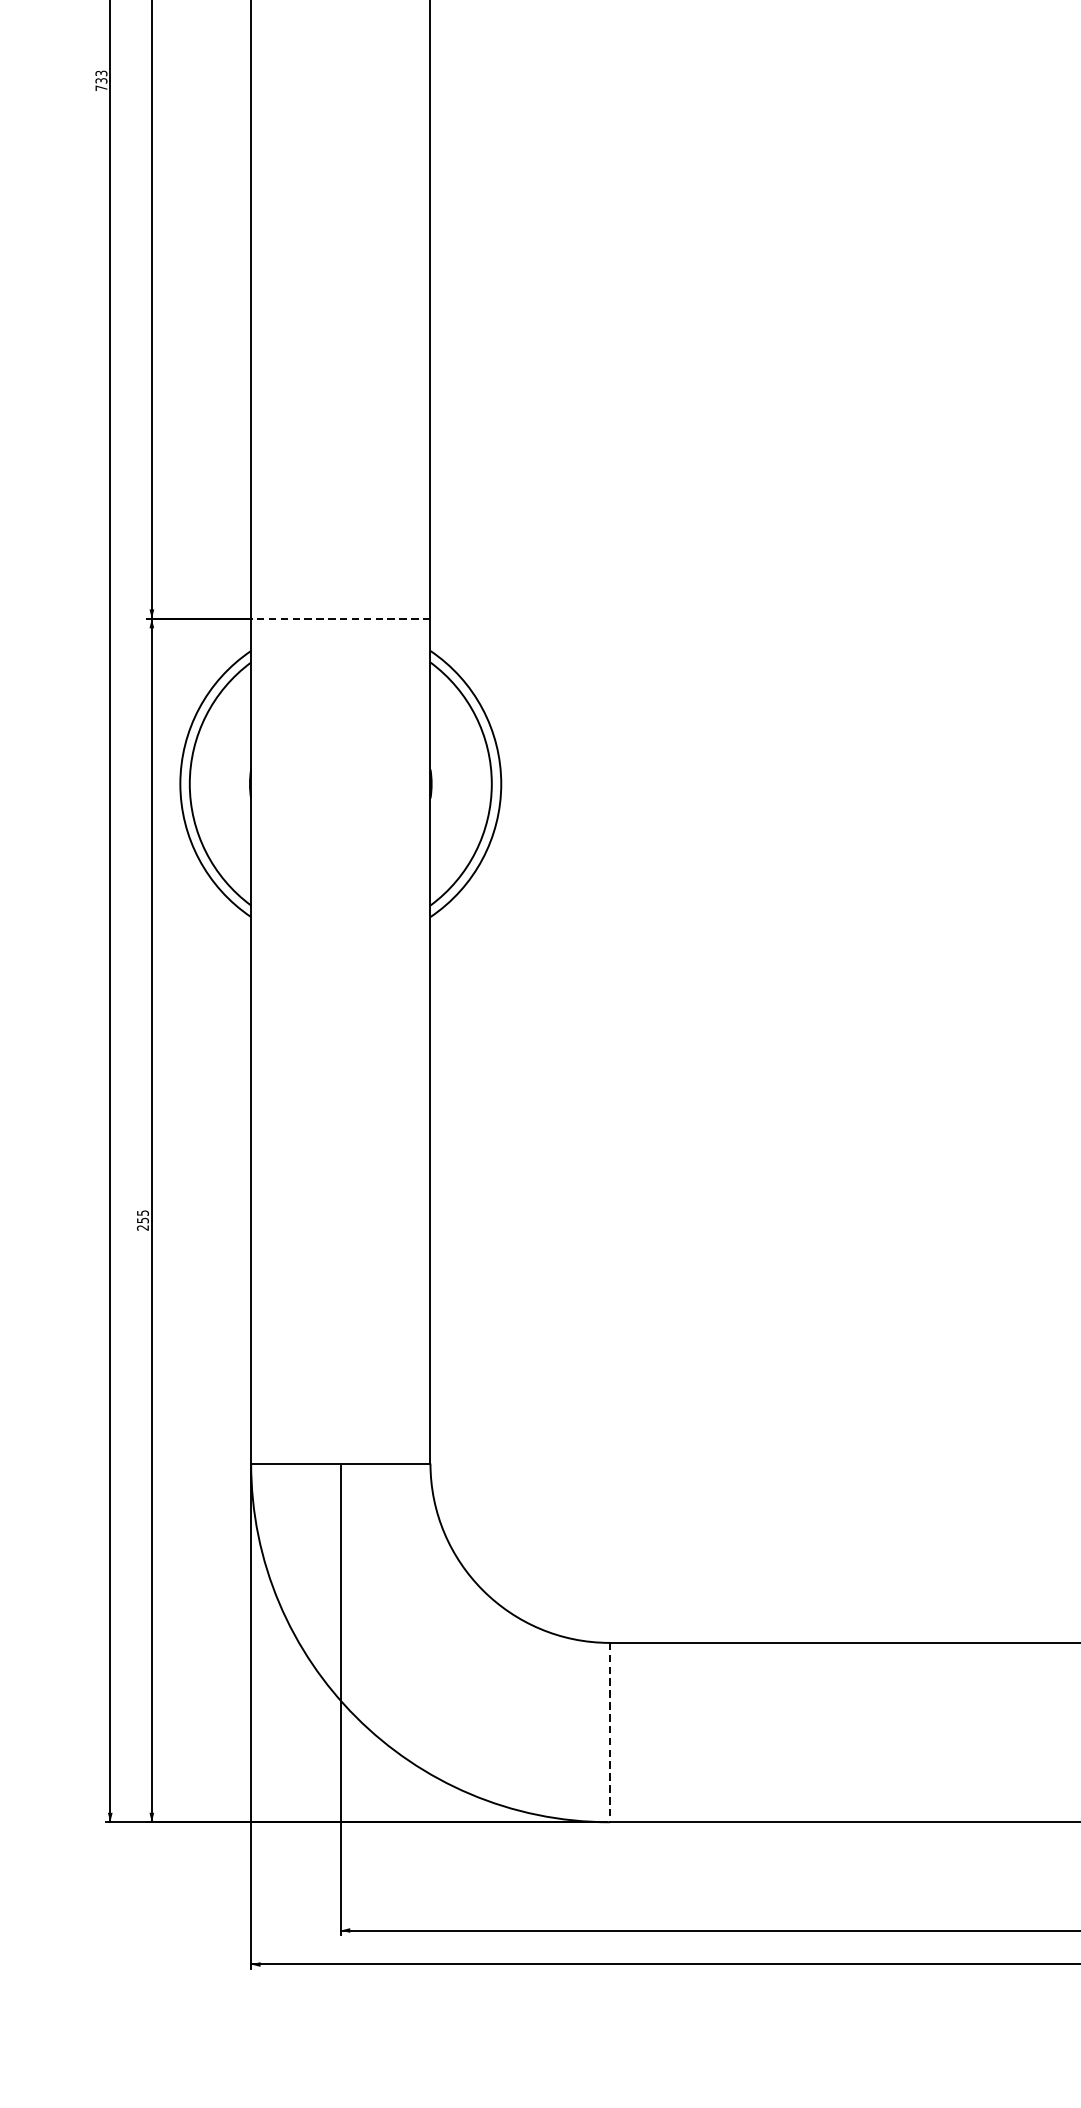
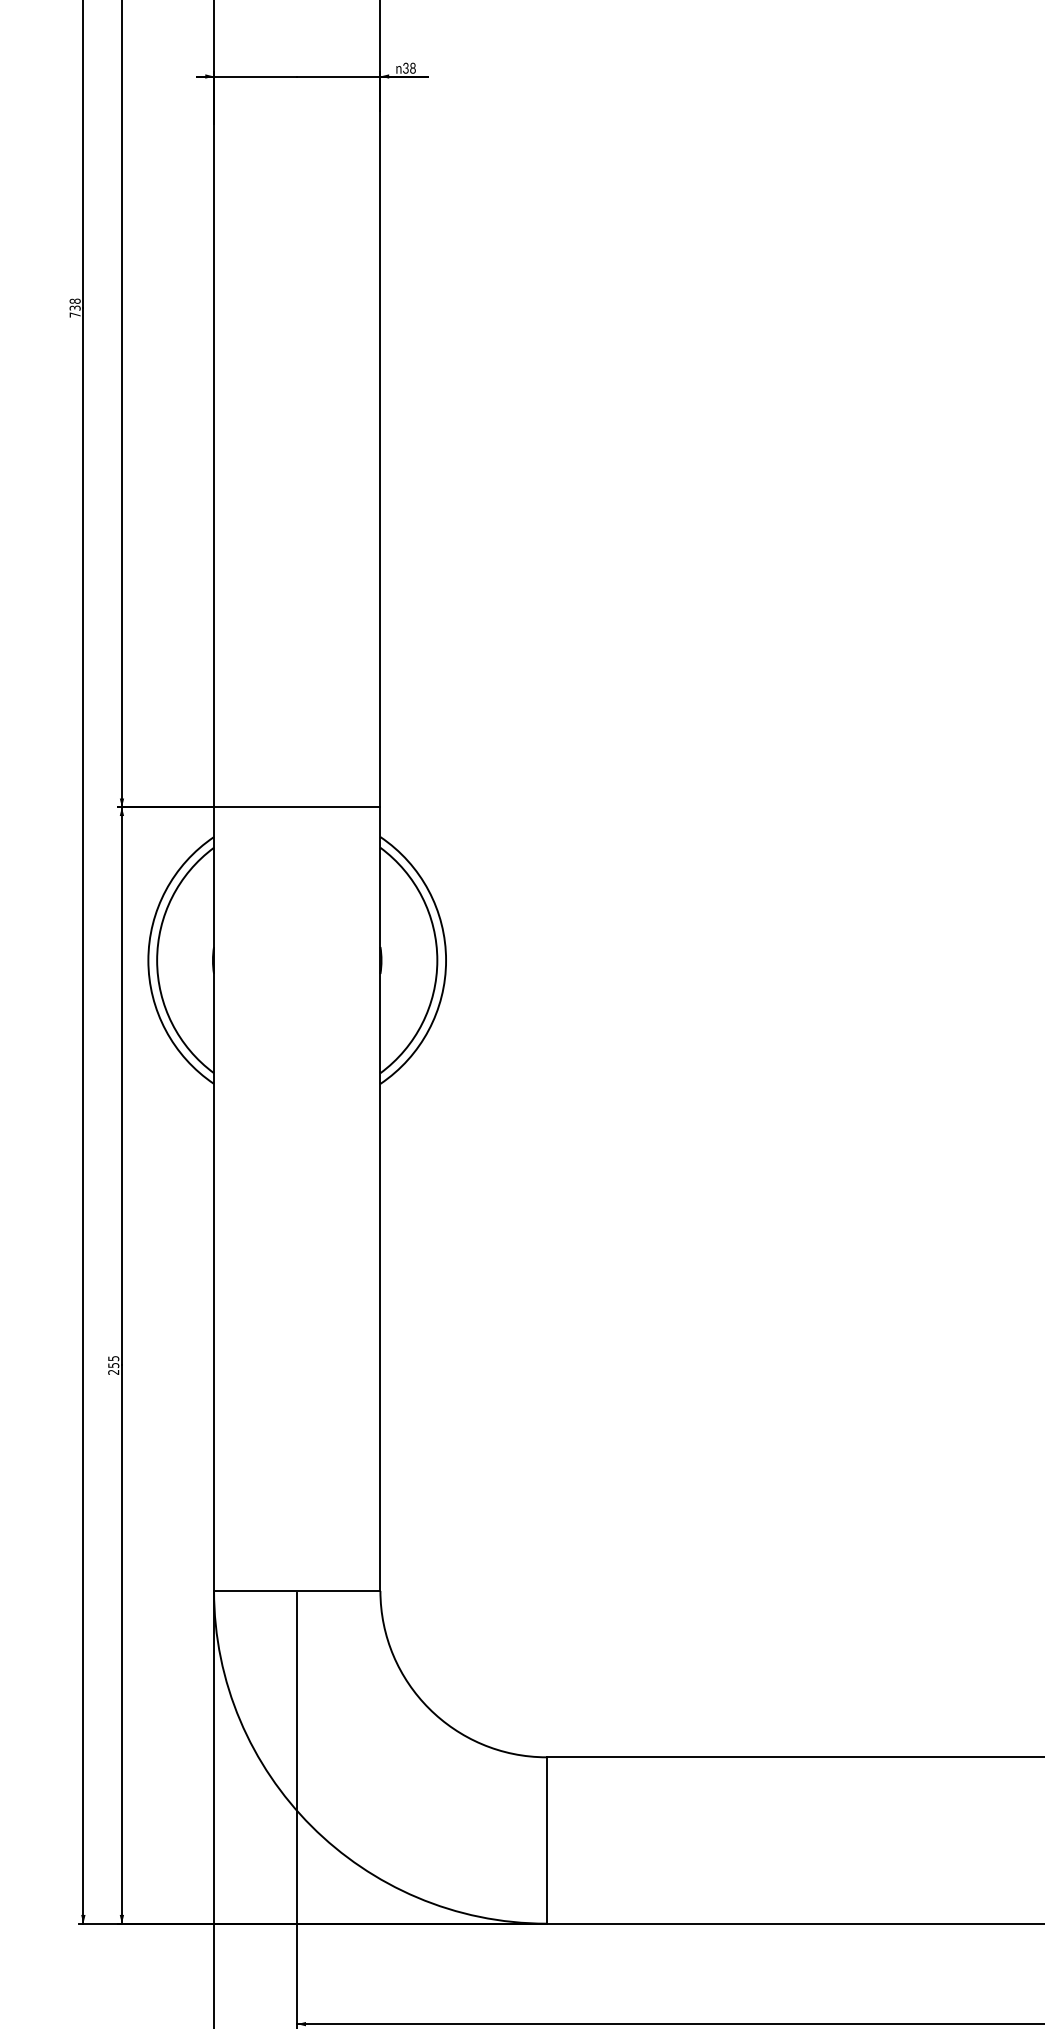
text: (100, 72) -> (74, 300), 733 -> 738
line: (340, 619) -> (296, 807), dashed -> solid
line: (609, 1733) -> (546, 1841), dashed -> solid

